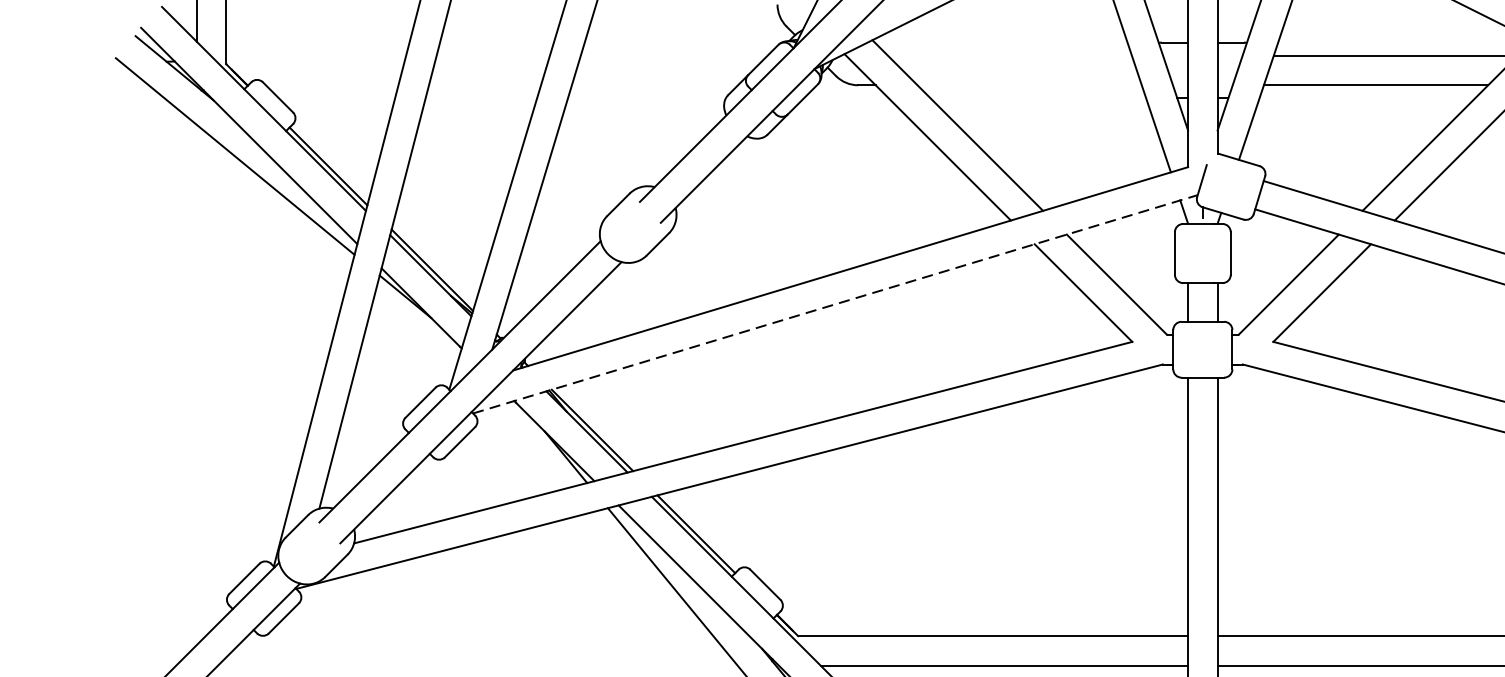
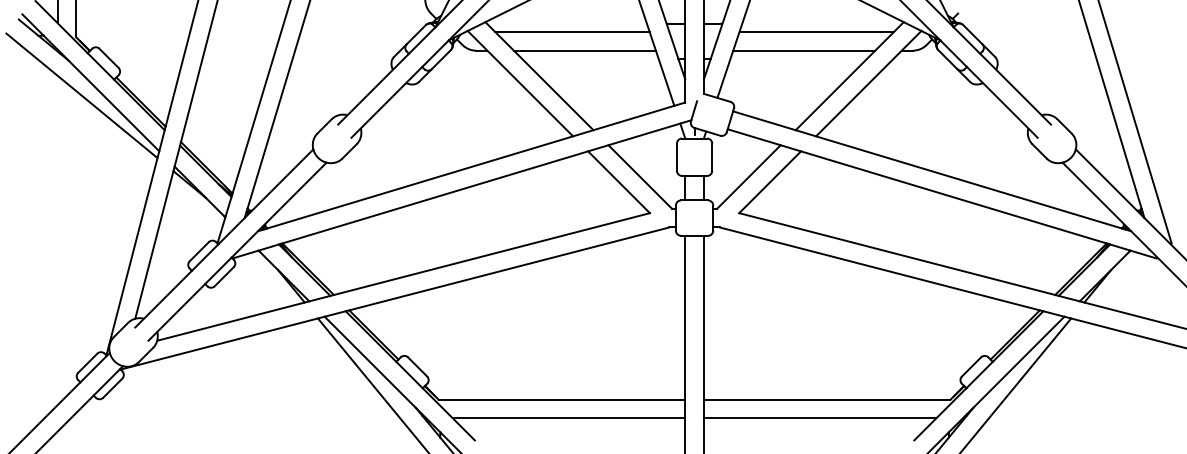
line: (1010, 56) -> (572, 32), added
line: (1028, 84) -> (584, 50), added
line: (834, 304) -> (461, 189), dashed -> solid

